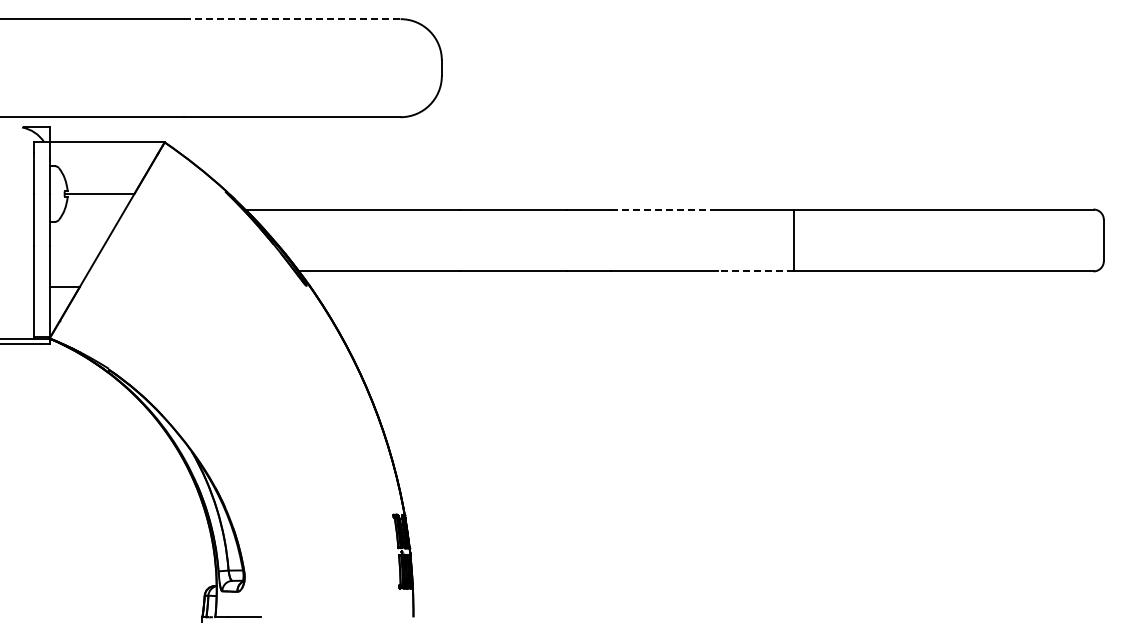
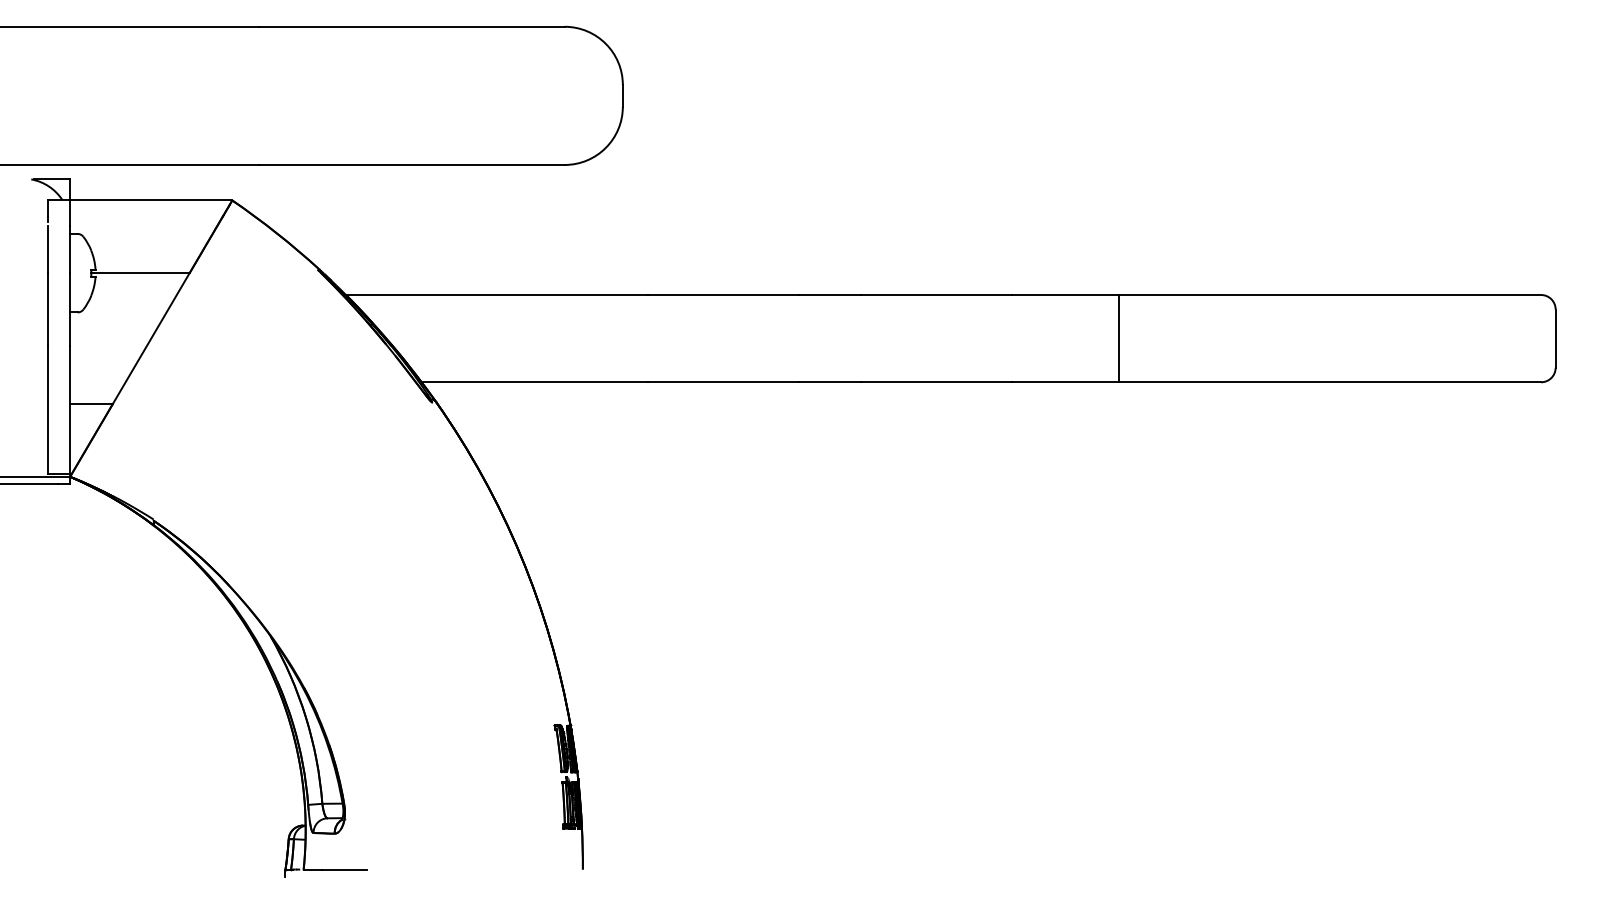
line: (292, 19) -> (412, 27), dashed -> solid
line: (665, 209) -> (937, 294), dashed -> solid
line: (755, 271) -> (1064, 382), dashed -> solid

